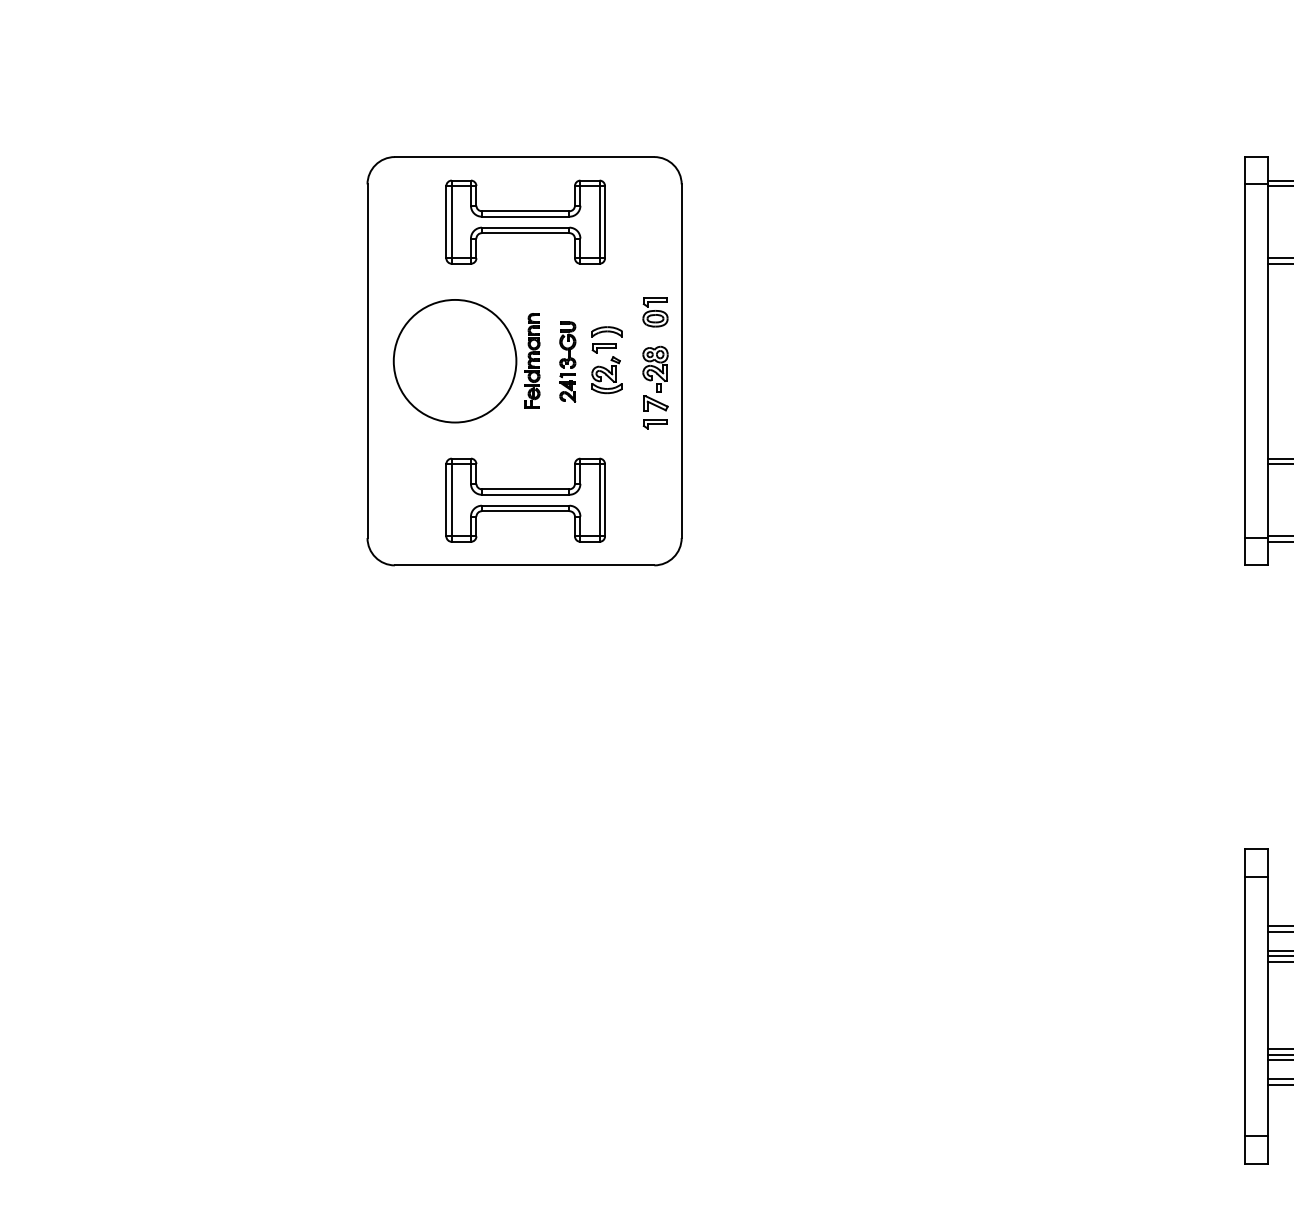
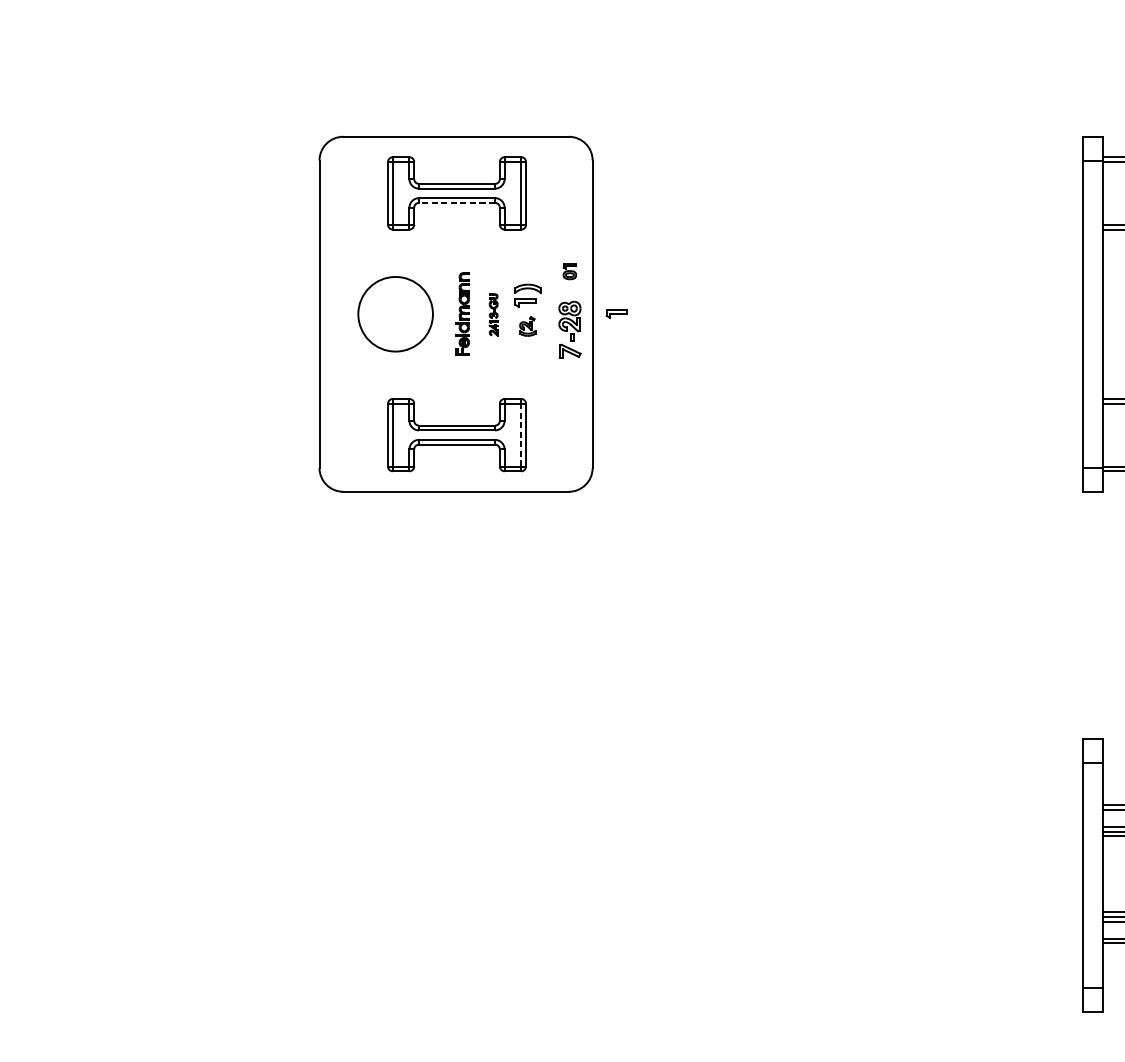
line: (525, 233) -> (456, 203), solid -> dashed
part: (655, 312) -> (569, 271), size x0.6
circle: (454, 360) -> (395, 313), size x0.7
part: (567, 361) -> (493, 314), size x0.6
part: (606, 375) -> (527, 326), size x0.6
part: (654, 424) -> (615, 314), moved
line: (599, 499) -> (521, 434), solid -> dashed

